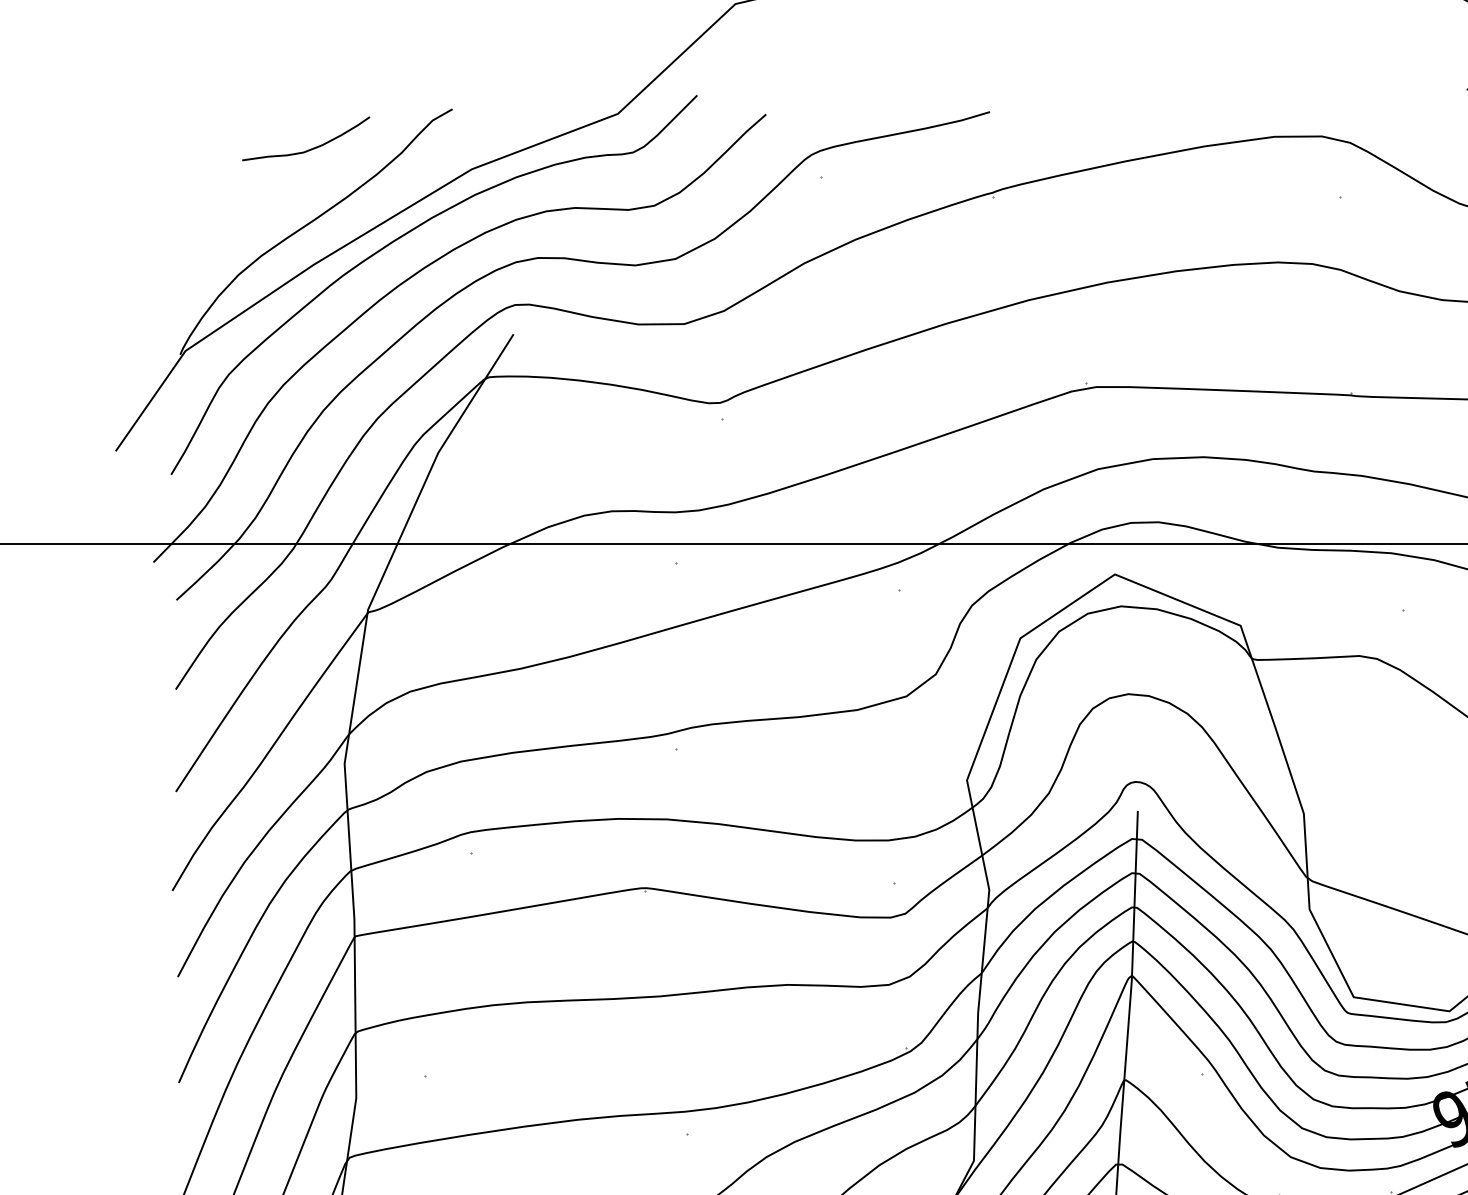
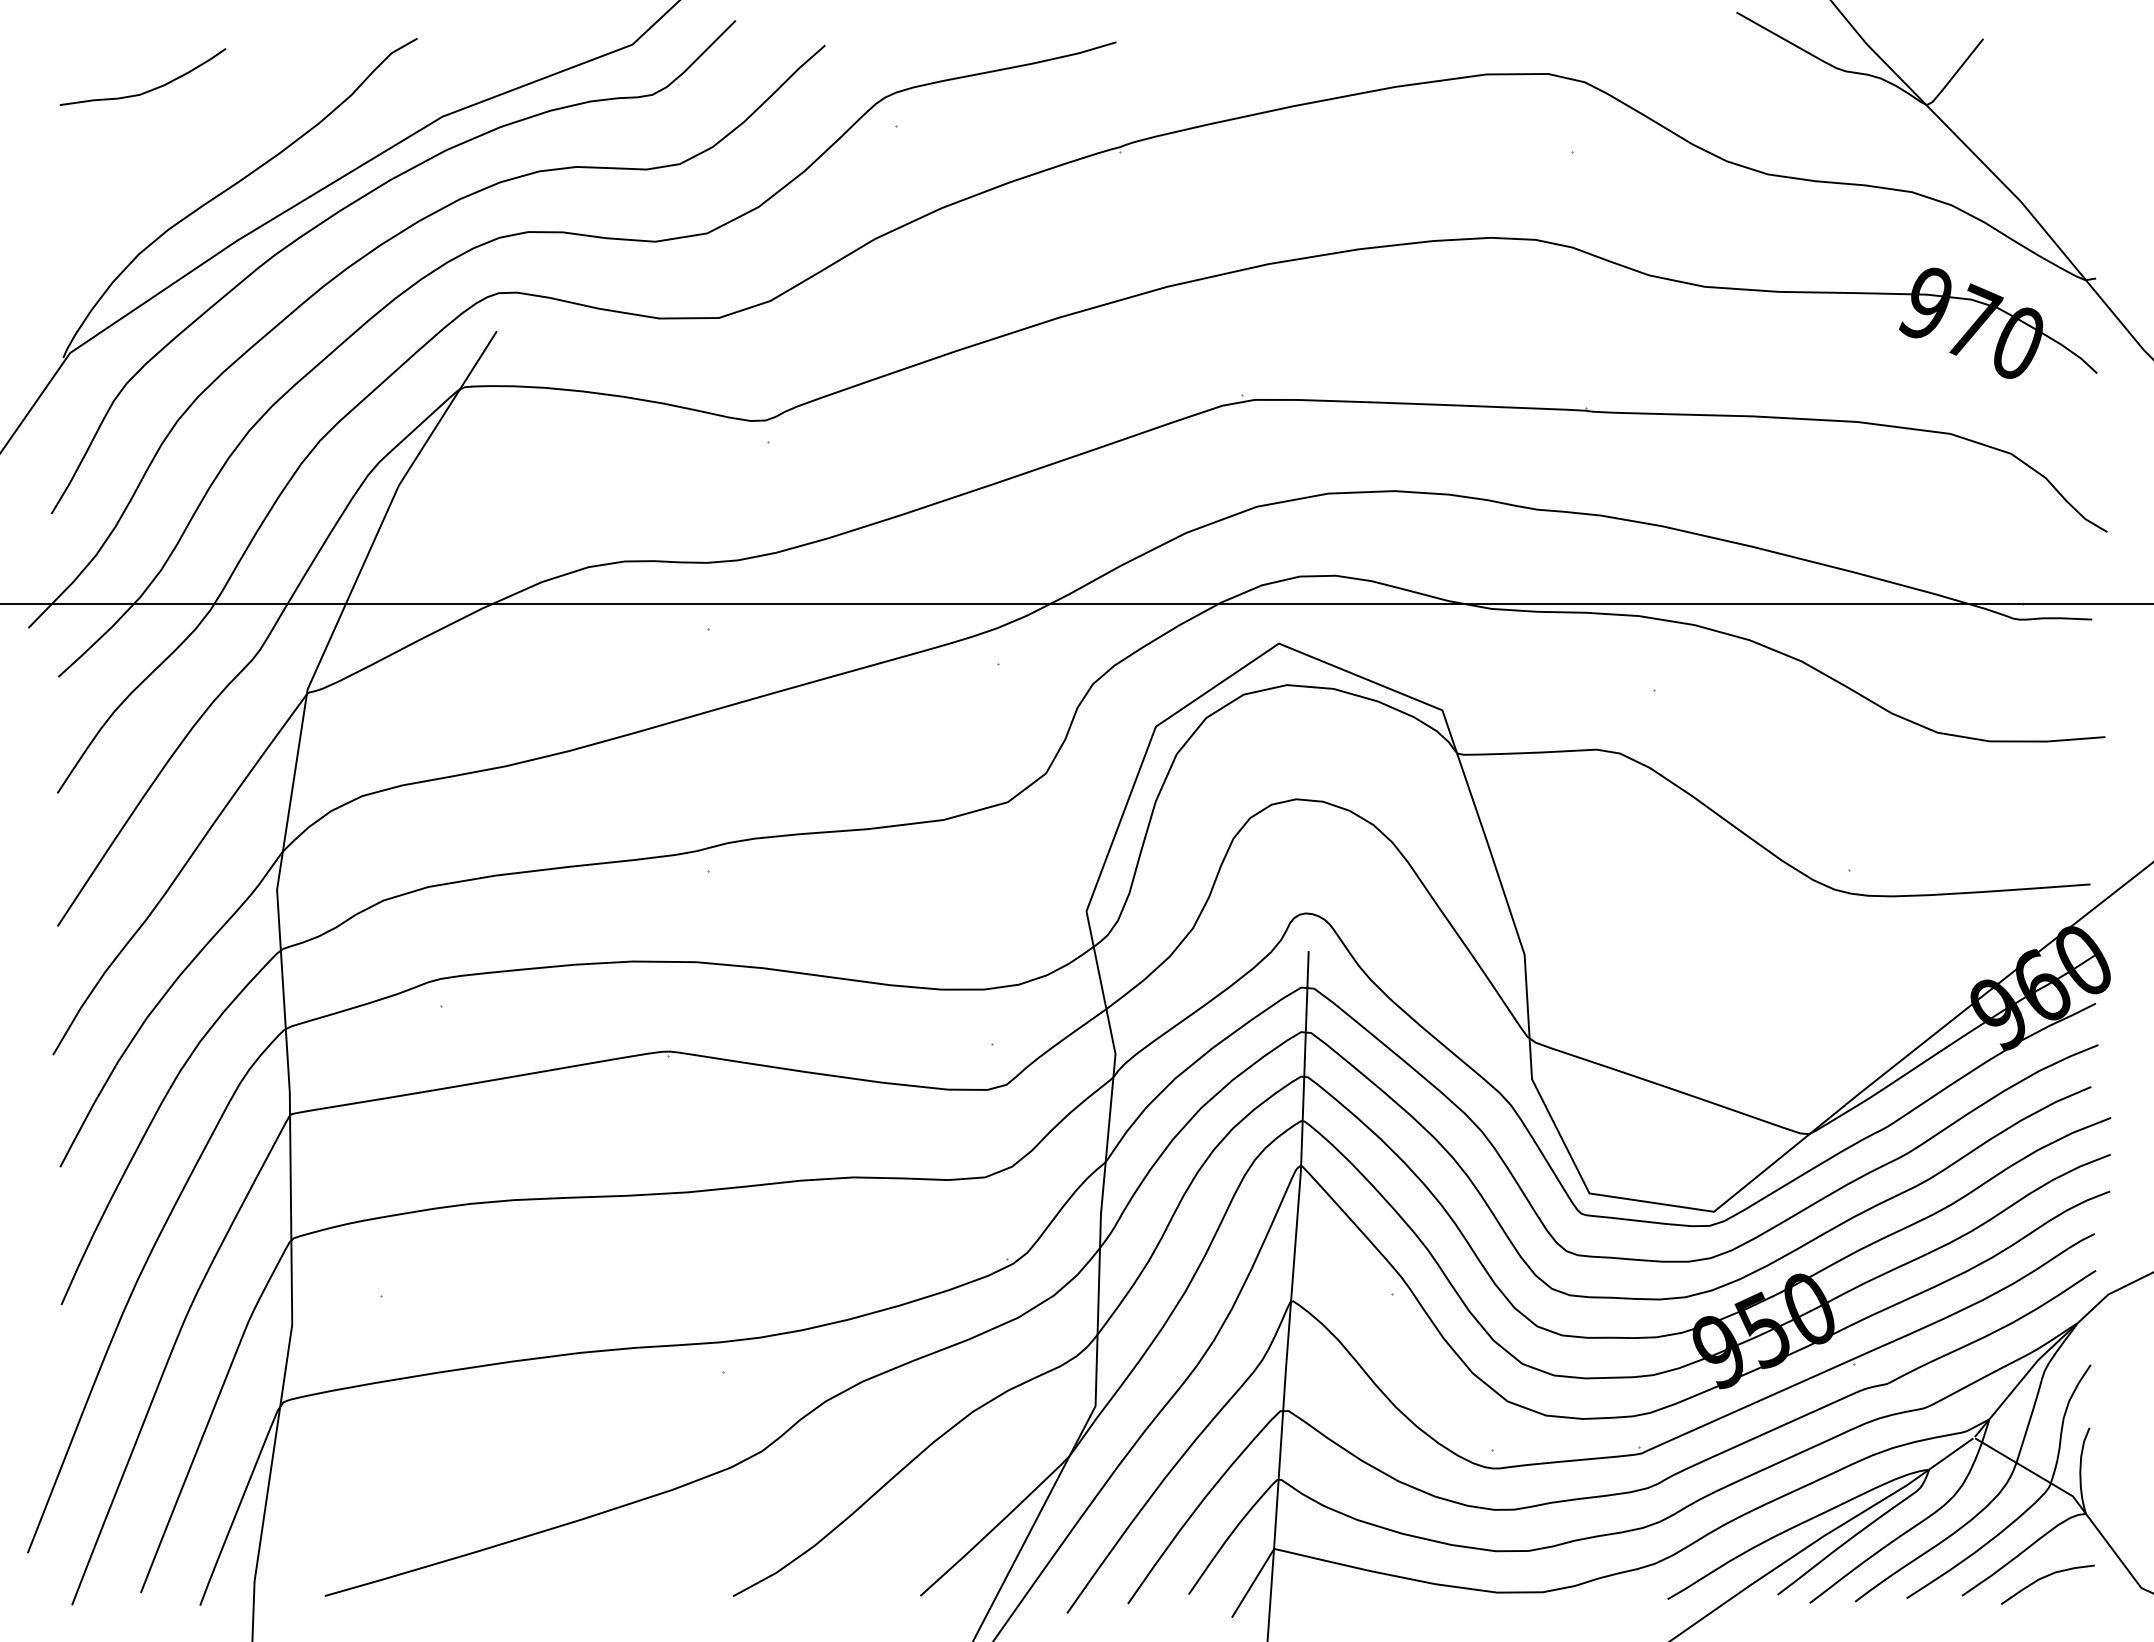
curve: (309, 149) -> (147, 90), moved

